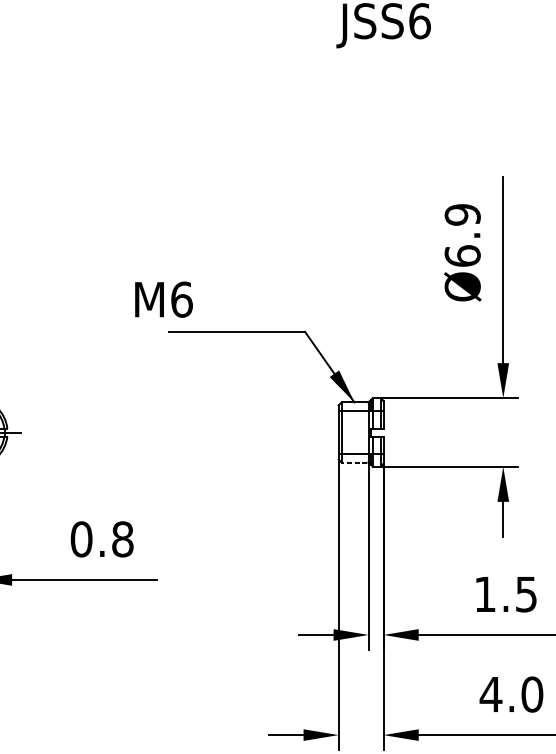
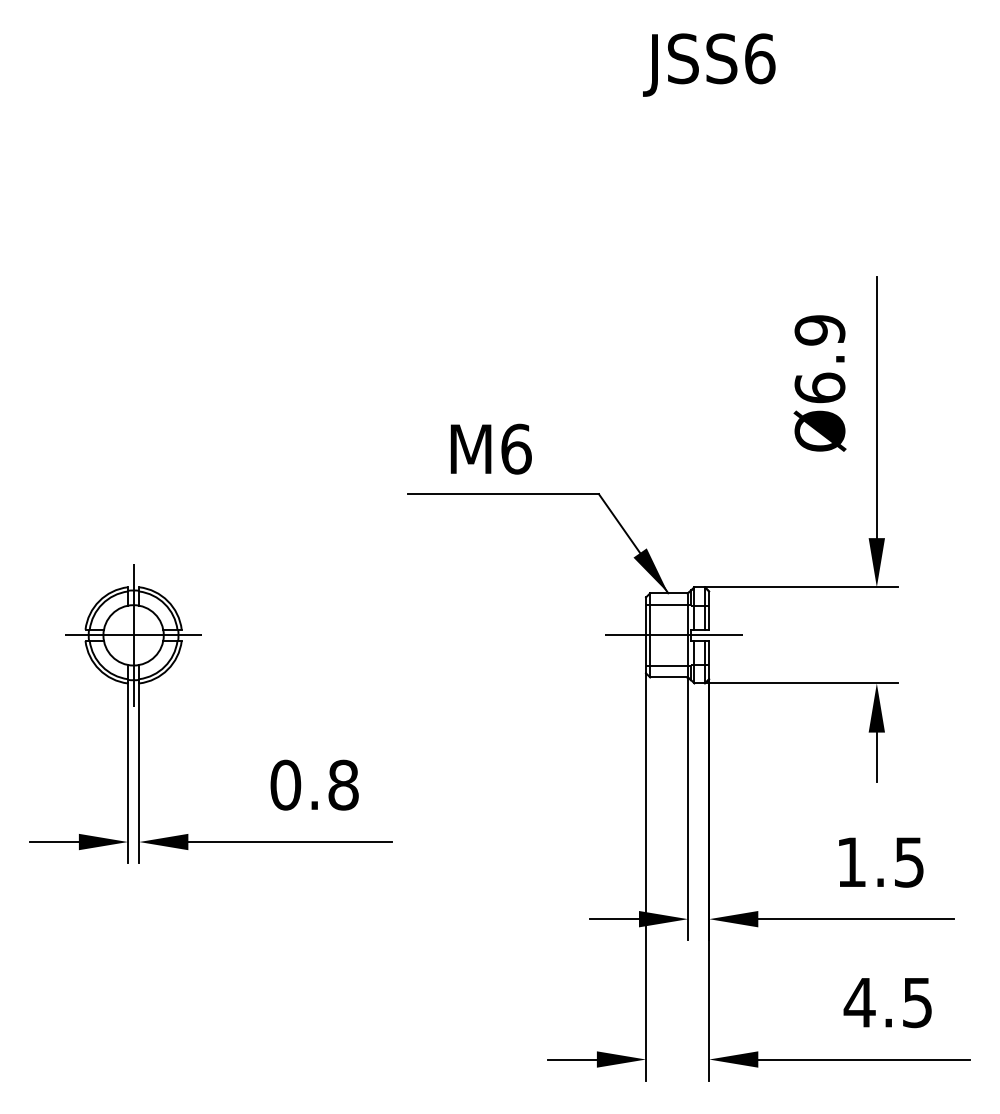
text: (163, 299) -> (490, 448), moved
line: (358, 432) -> (673, 635), added
line: (353, 462) -> (667, 677), dashed -> solid
text: (532, 694) -> (917, 1002), 4.0 -> 4.5

